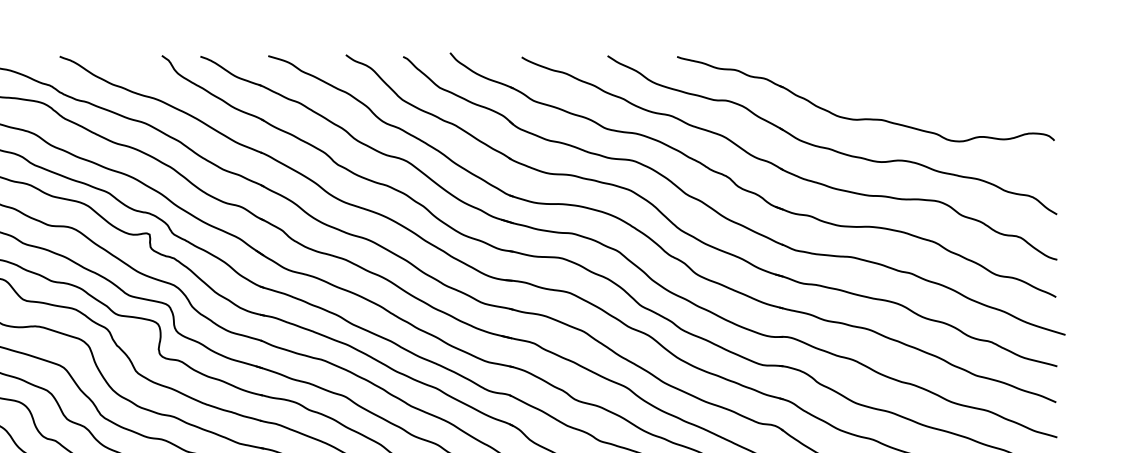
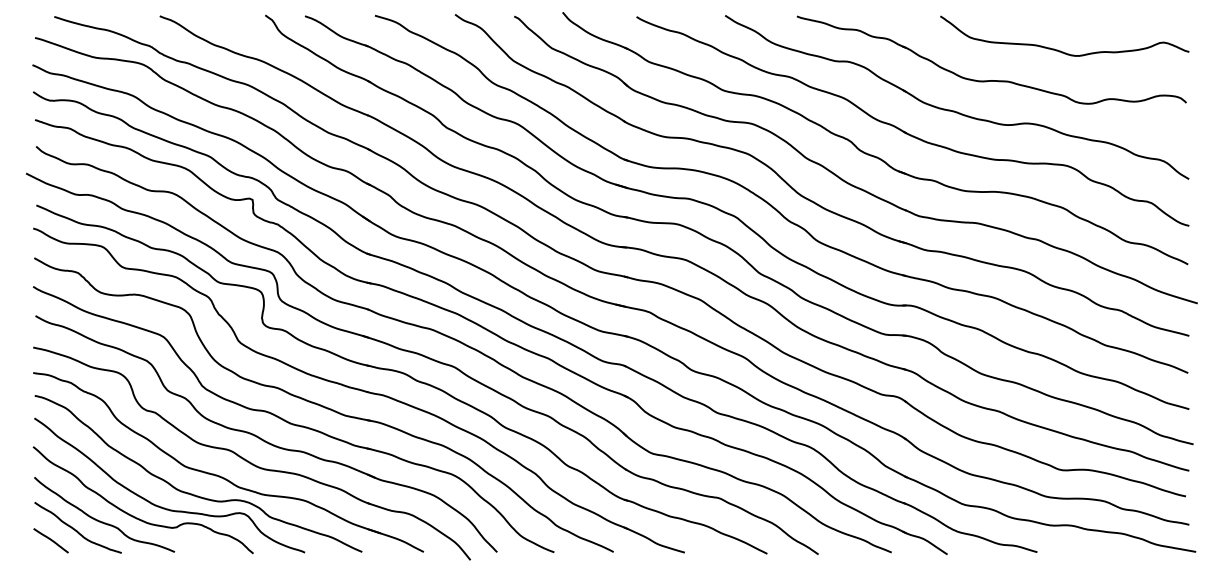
curve: (932, 89) -> (1060, 50), added

